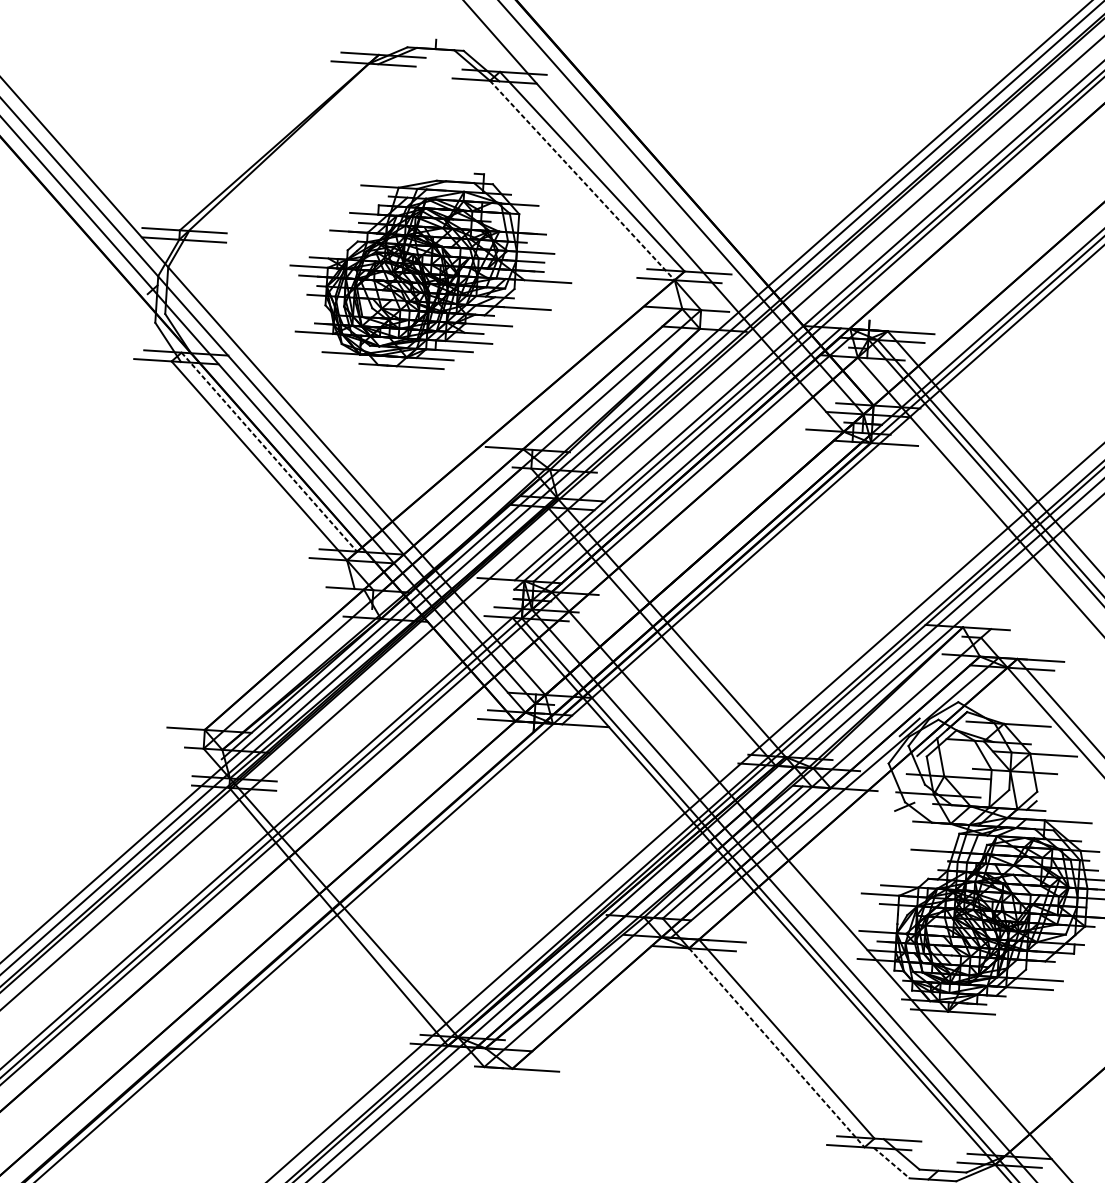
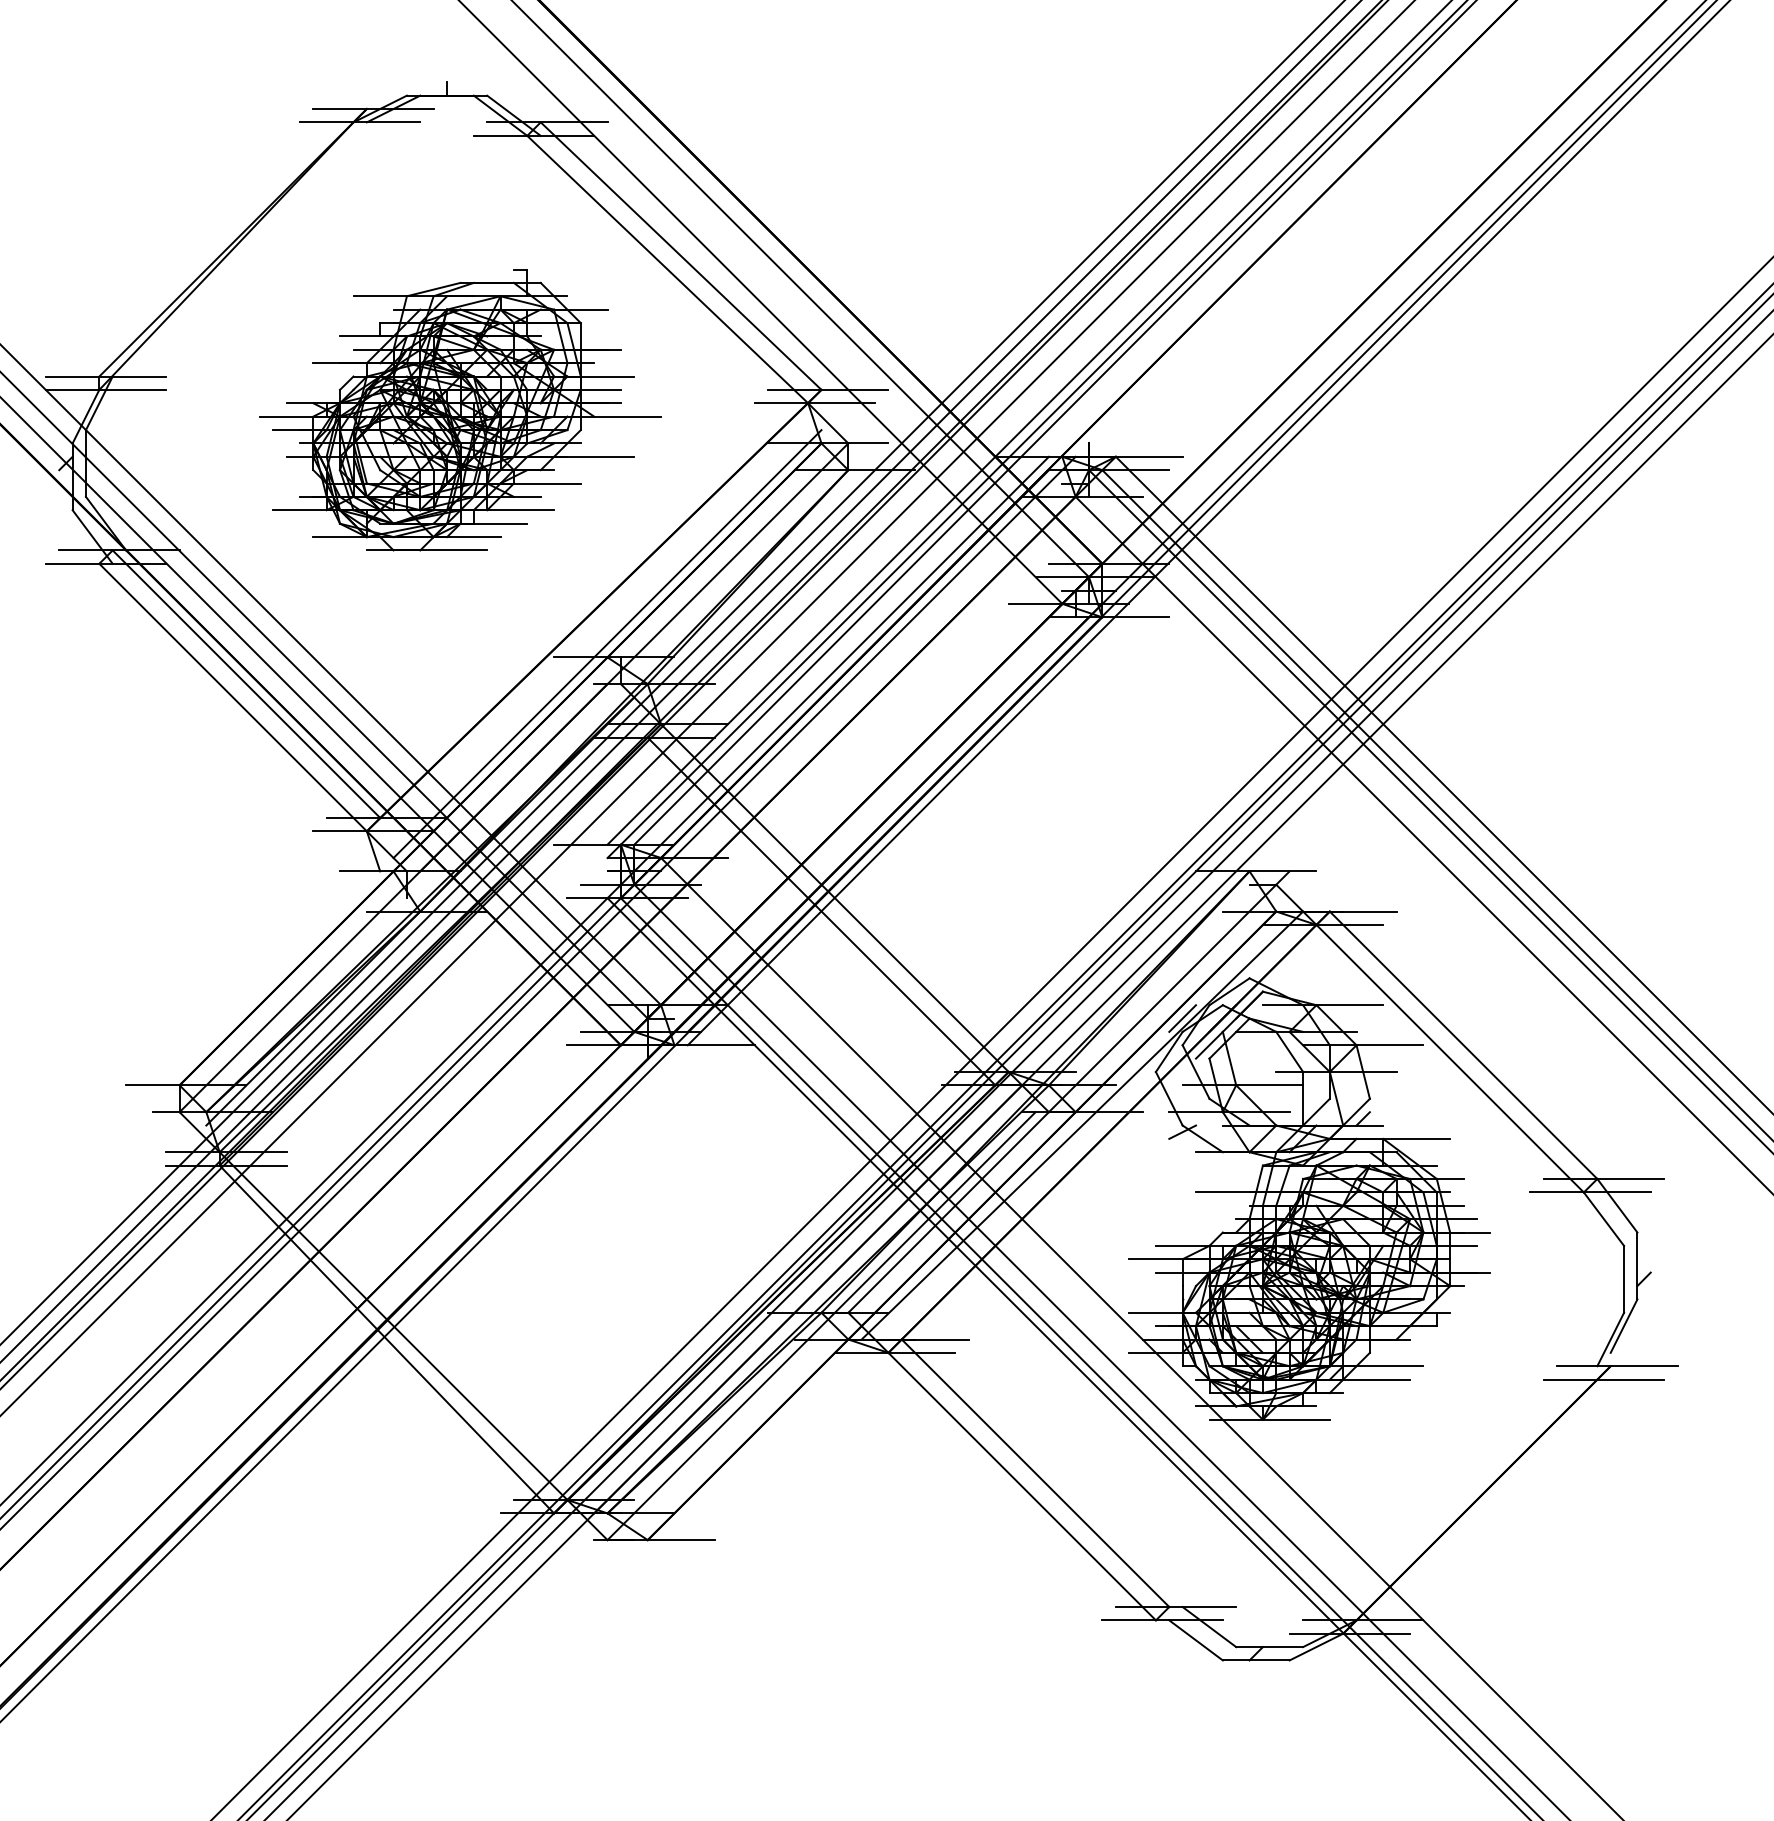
line: (582, 180) -> (667, 269), dashed -> solid
line: (523, 440) -> (607, 644), added
line: (269, 452) -> (246, 684), dashed -> solid
line: (777, 1047) -> (1022, 1486), dashed -> solid
line: (892, 1163) -> (1196, 1640), dashed -> solid

